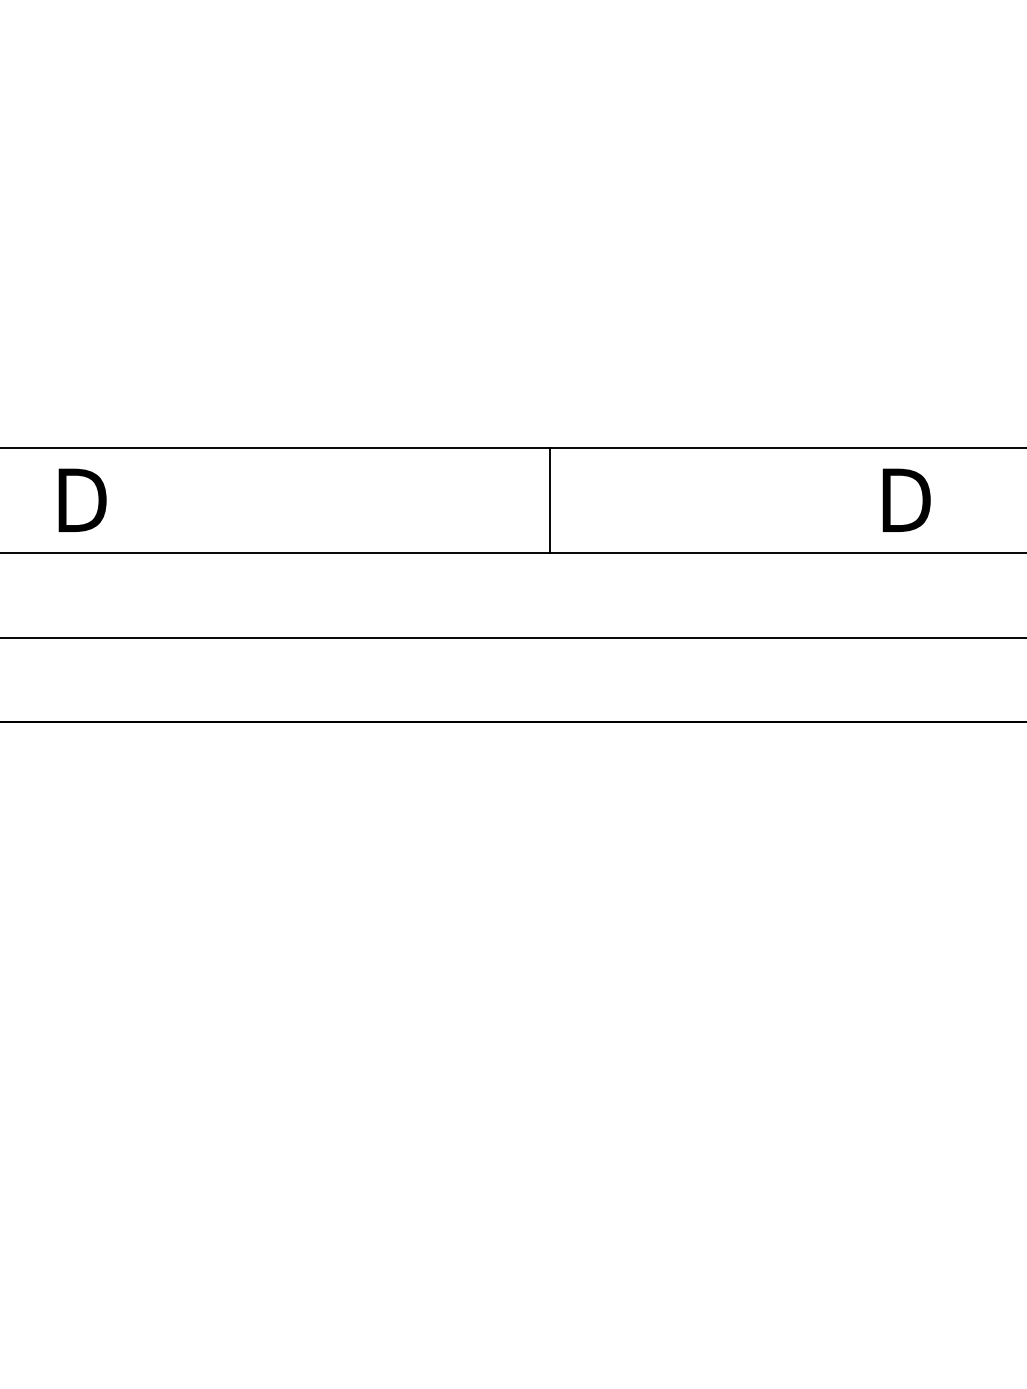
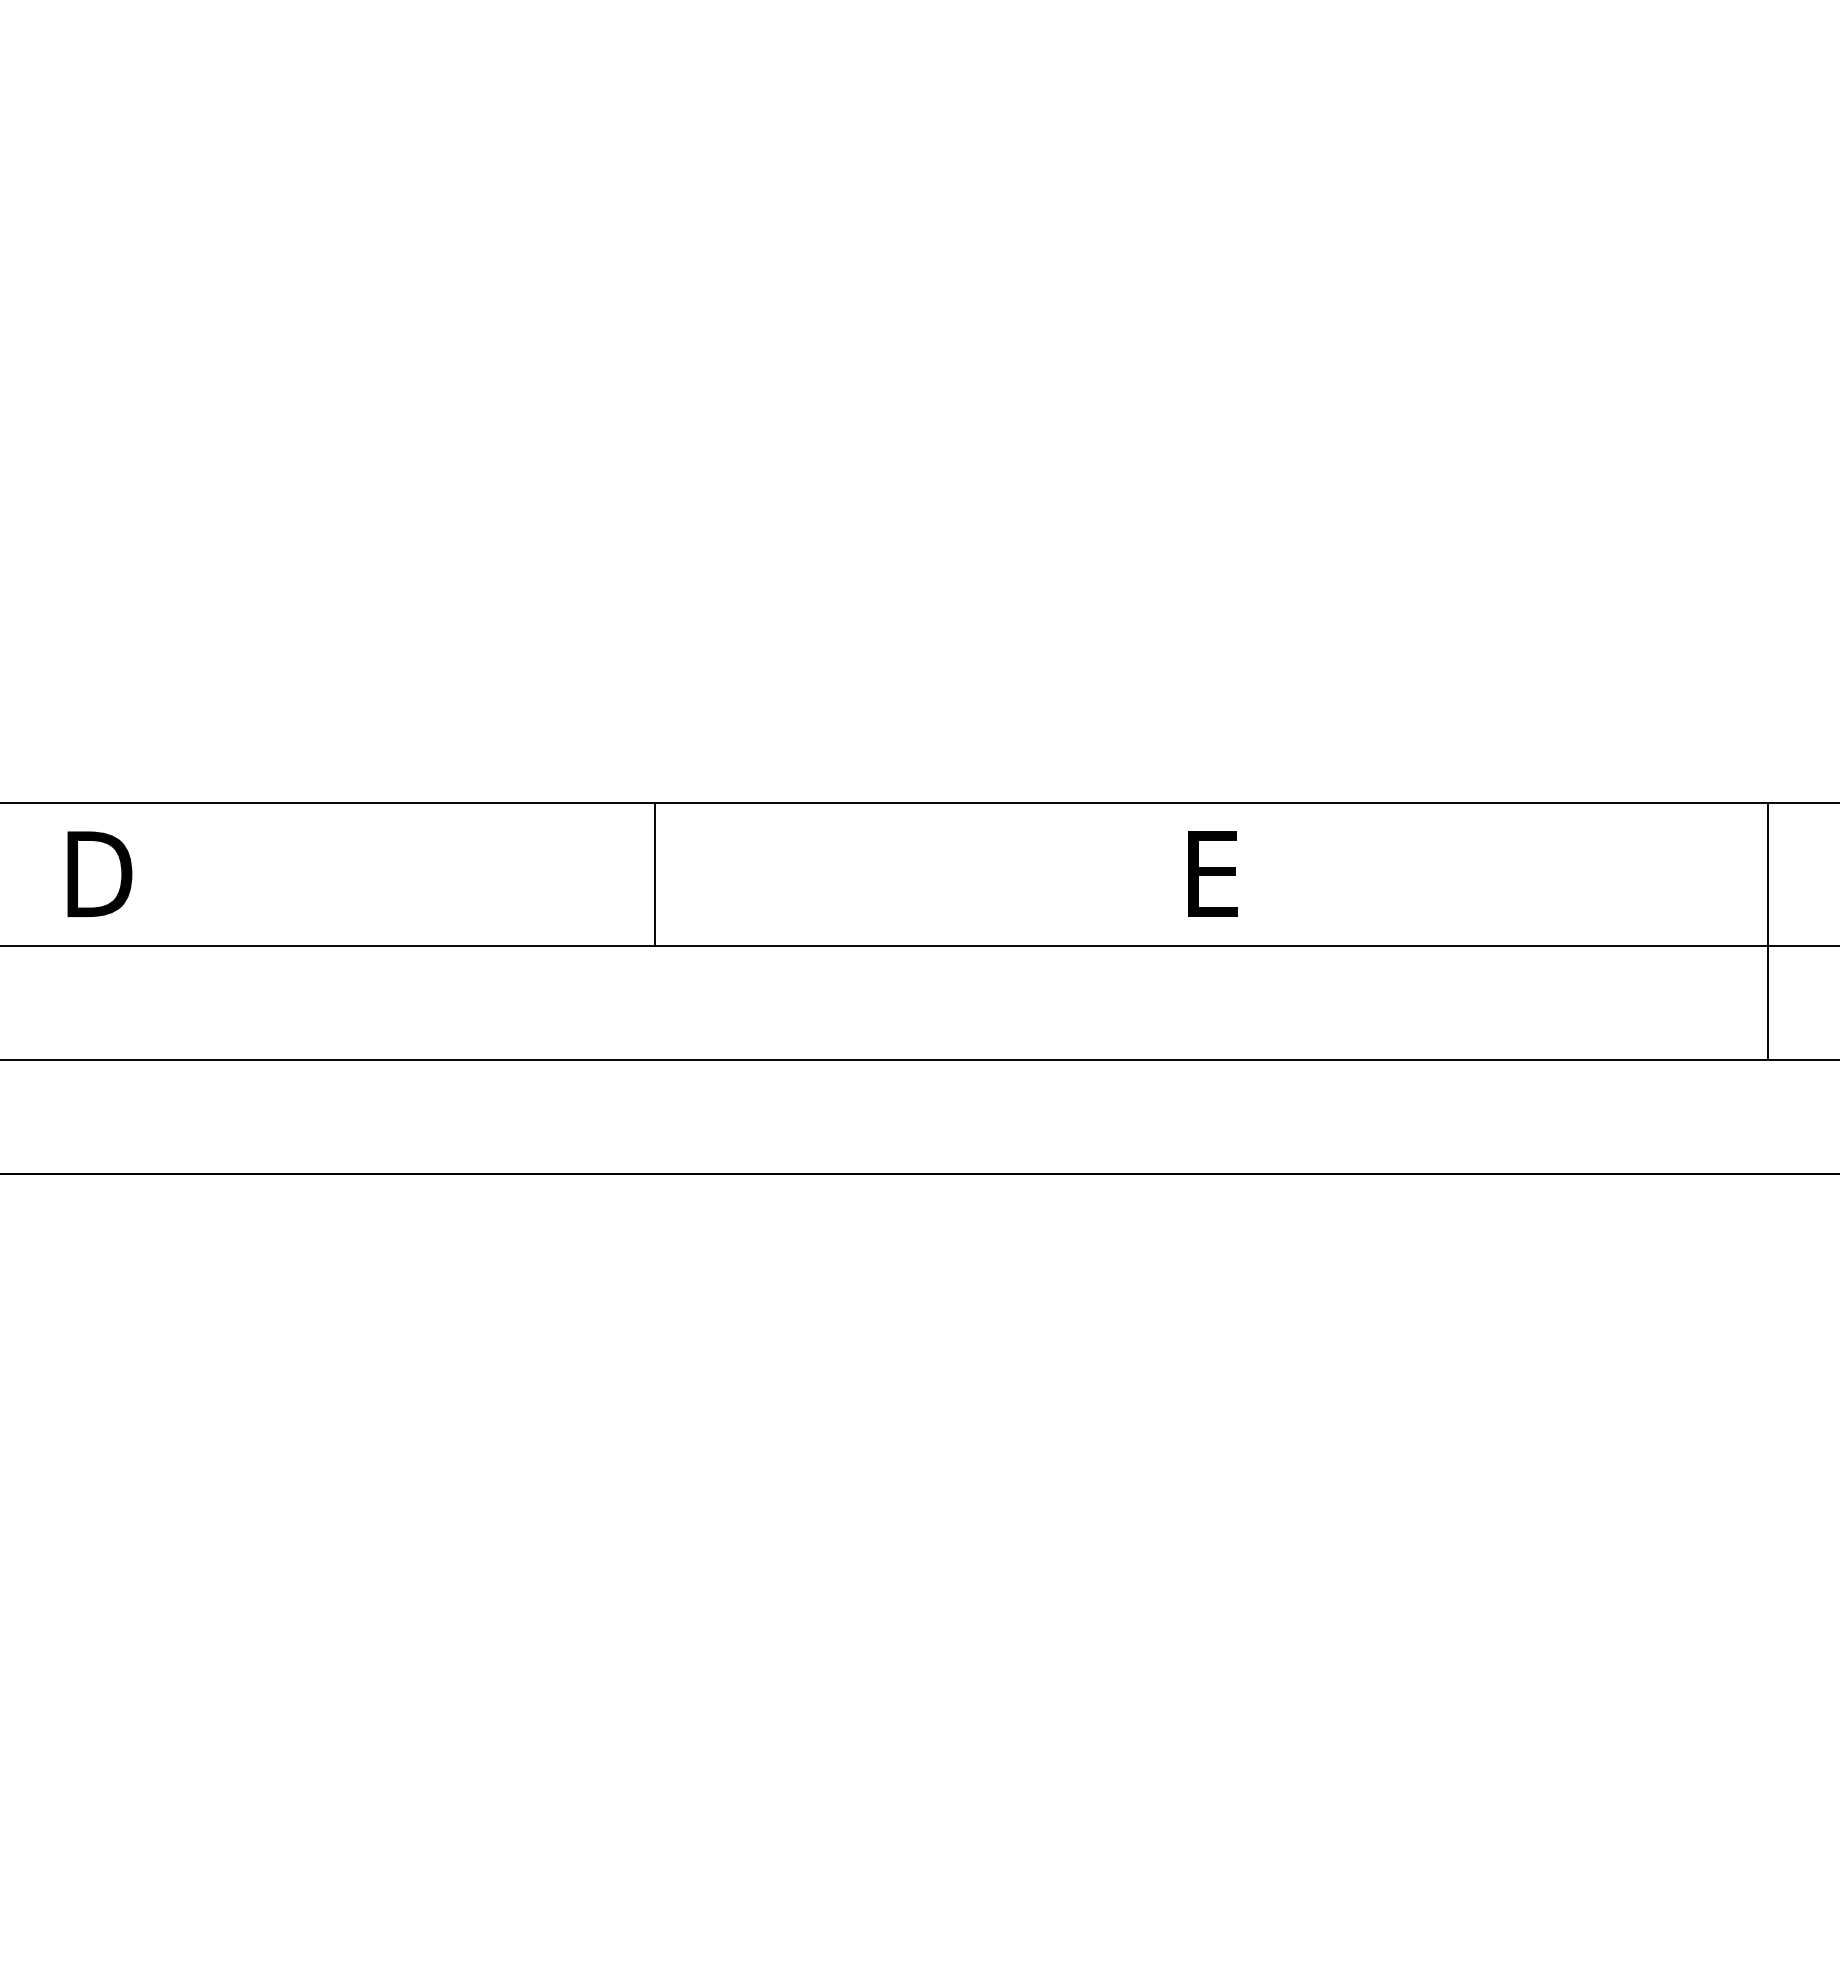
line: (550, 499) -> (654, 873), moved
text: (906, 500) -> (1213, 874), D -> E

